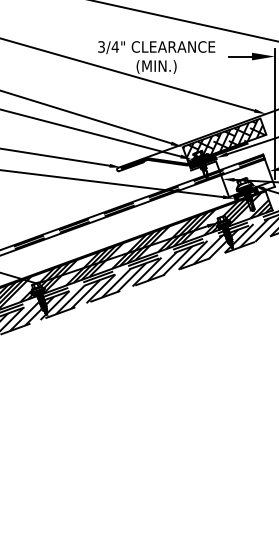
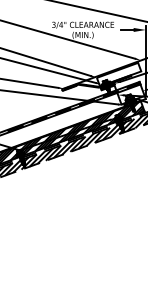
hatch: (225, 140) -> (119, 74), removed

